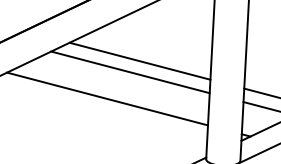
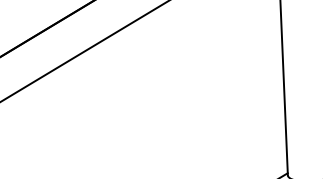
line: (139, 60) -> (190, 57), removed
line: (130, 72) -> (180, 73), removed
line: (107, 98) -> (153, 109), removed

